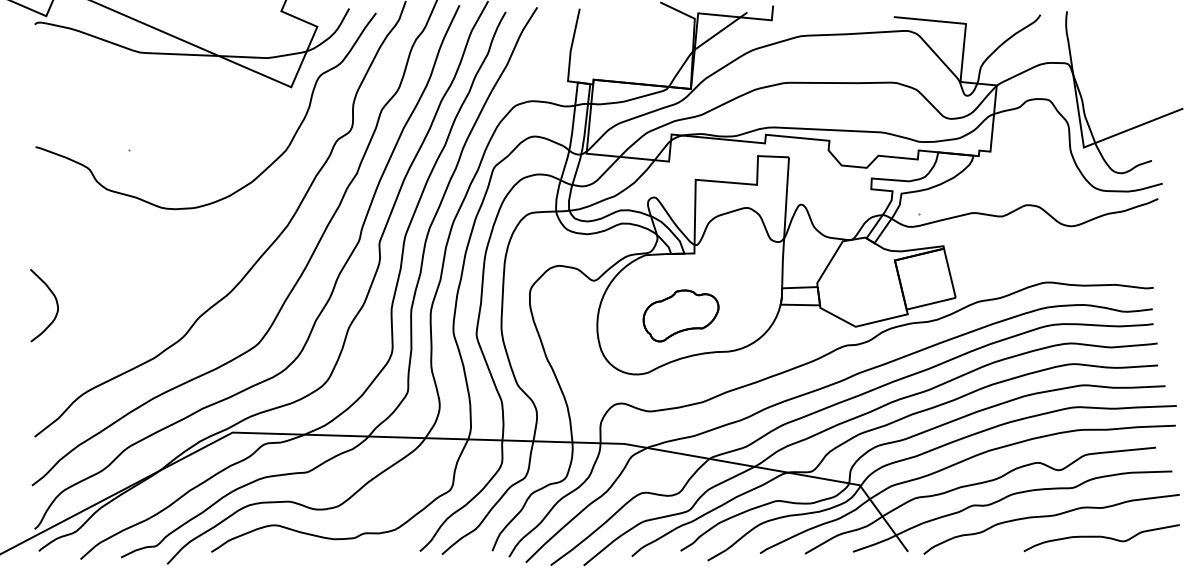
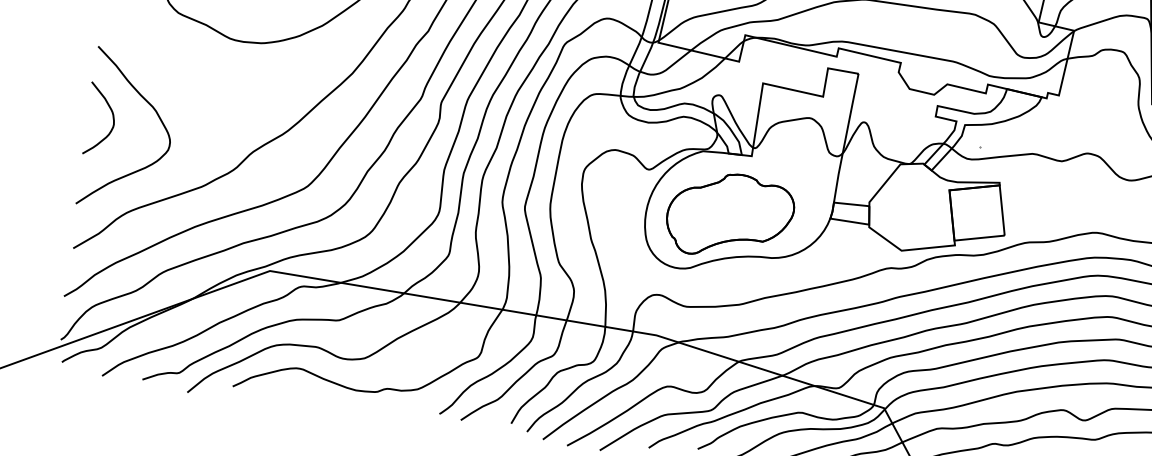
curve: (99, 293) -> (156, 115), added
part: (680, 315) -> (729, 215), size x1.67

